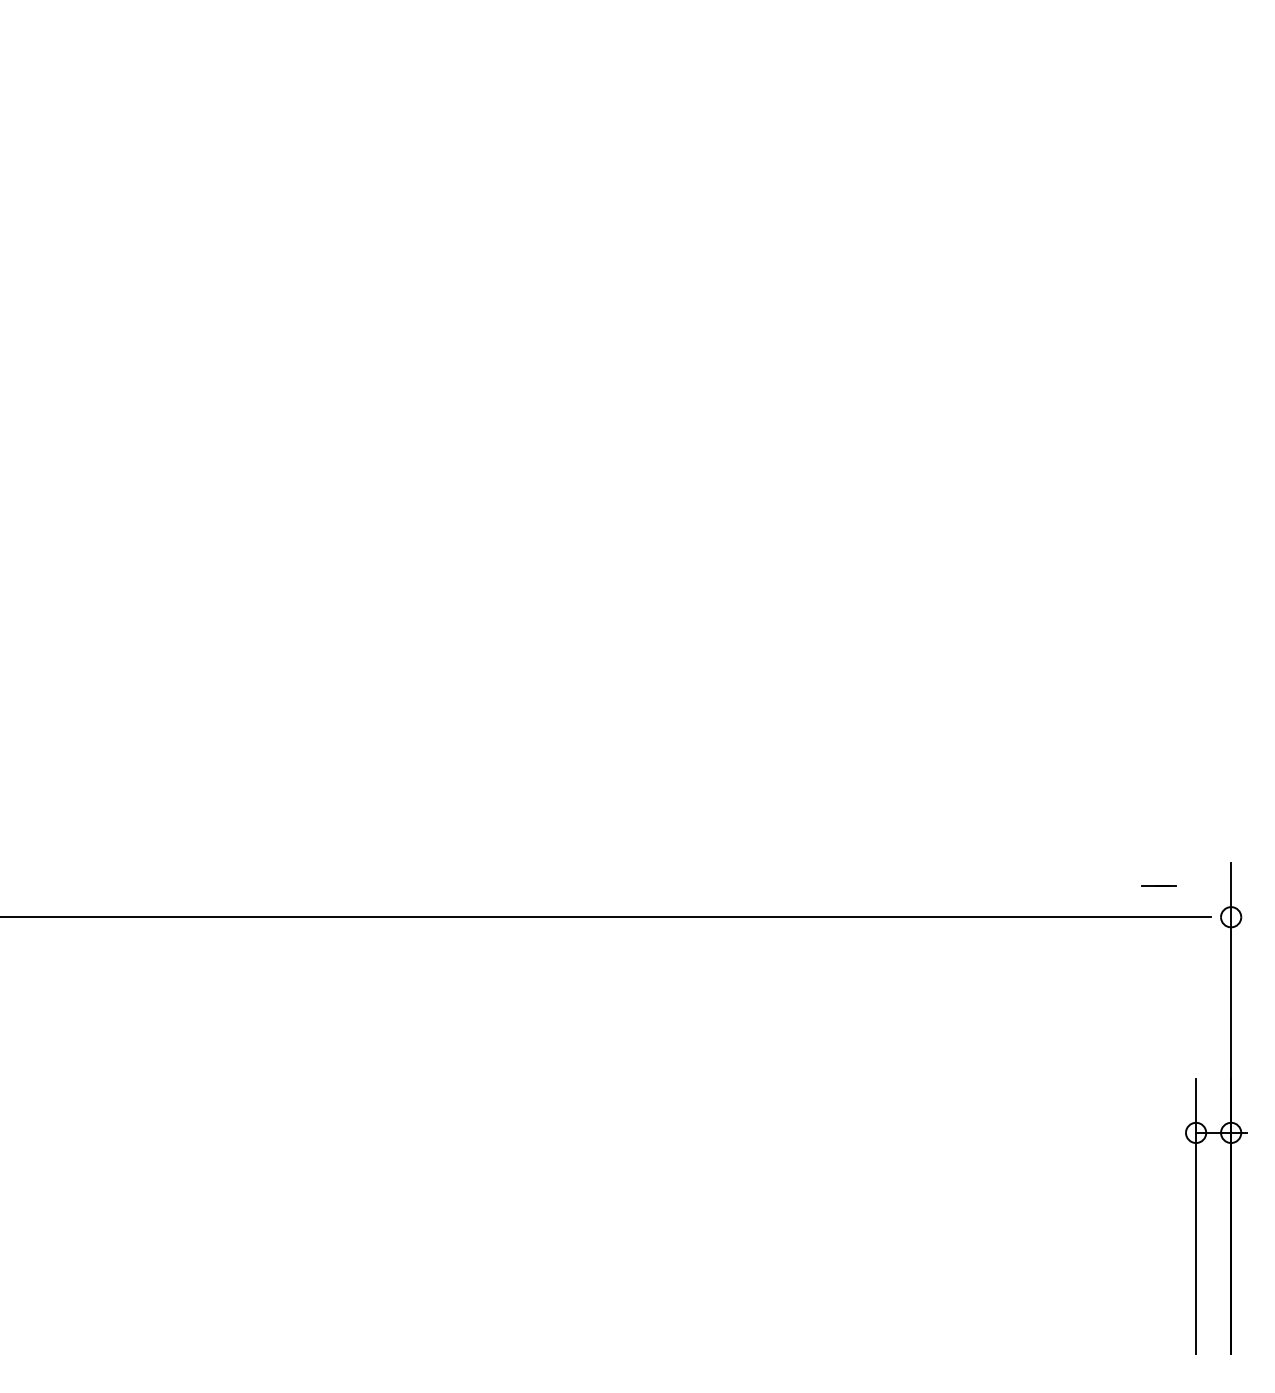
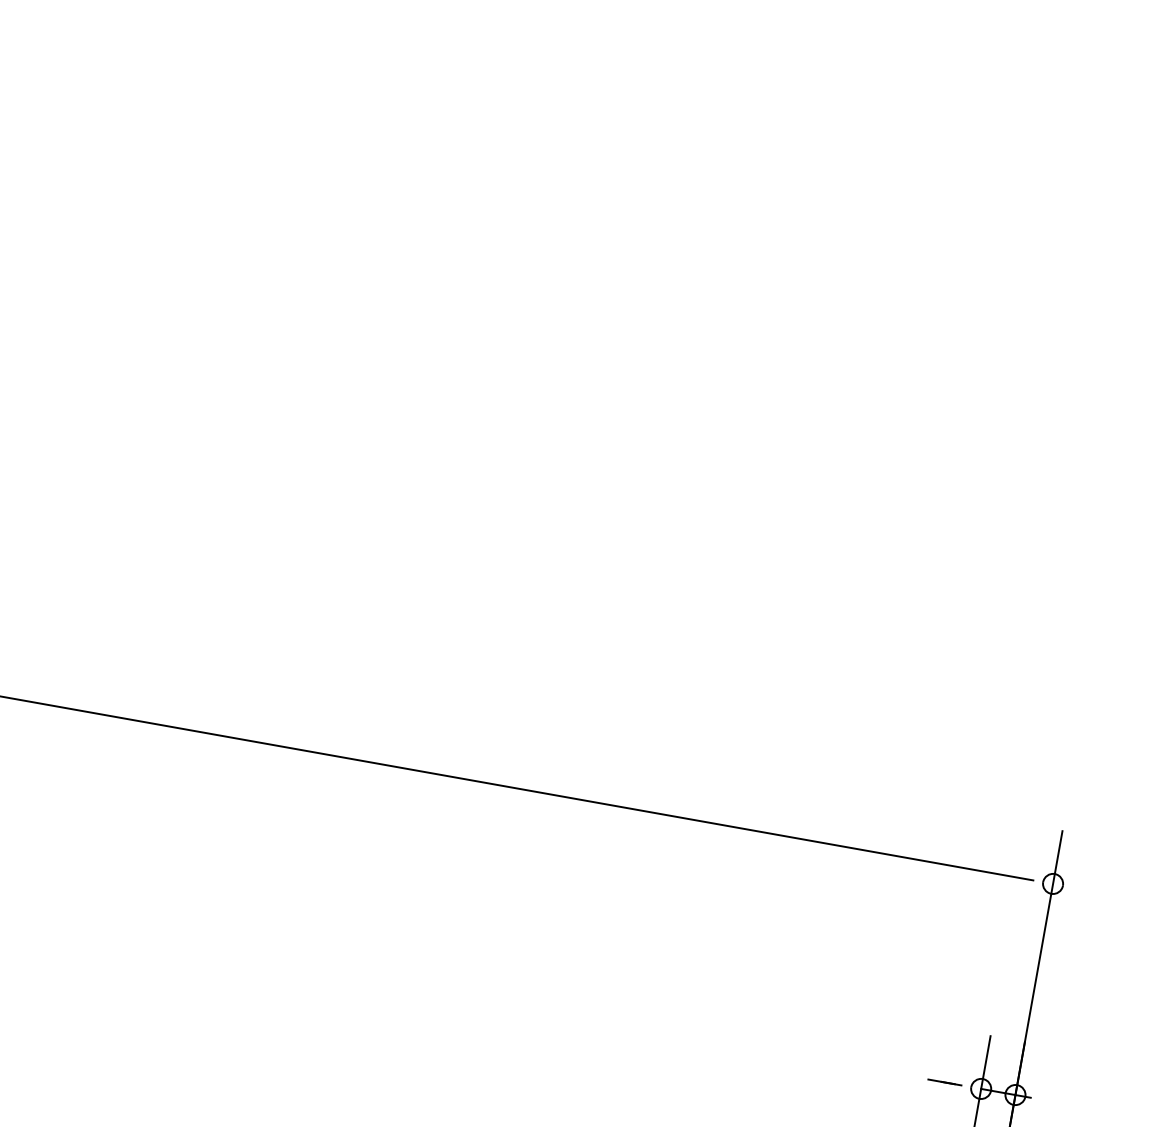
line: (1158, 885) -> (944, 1081), moved

